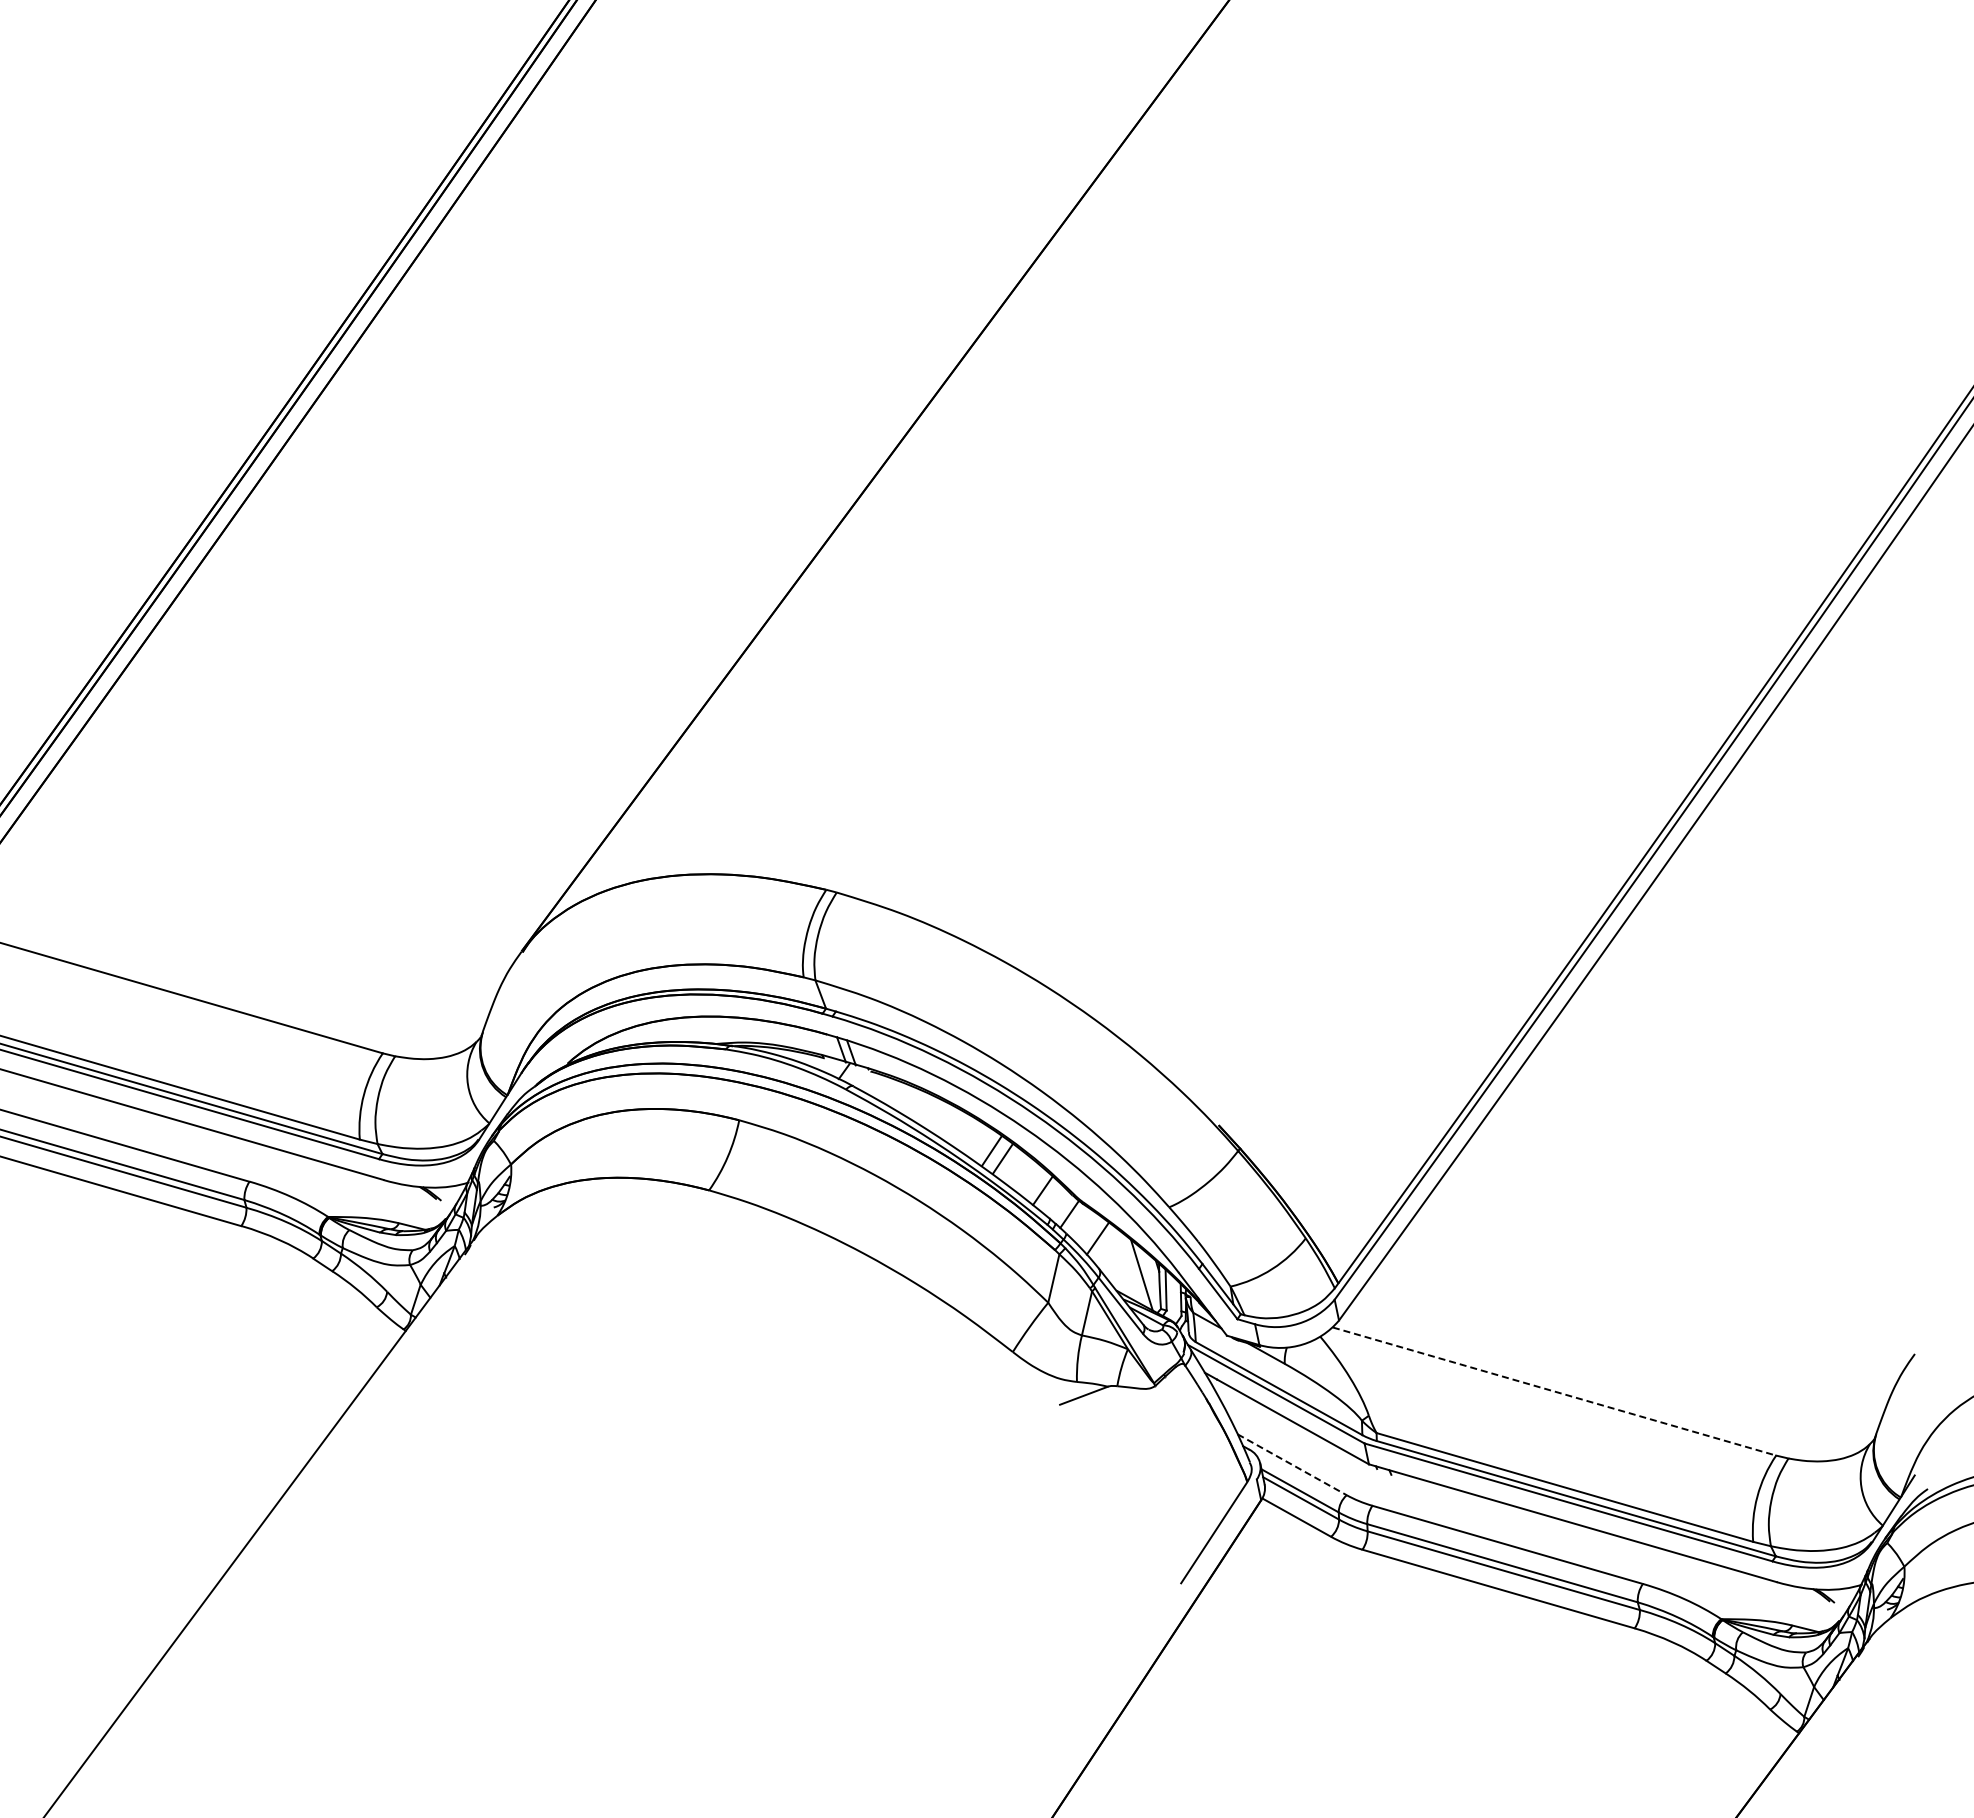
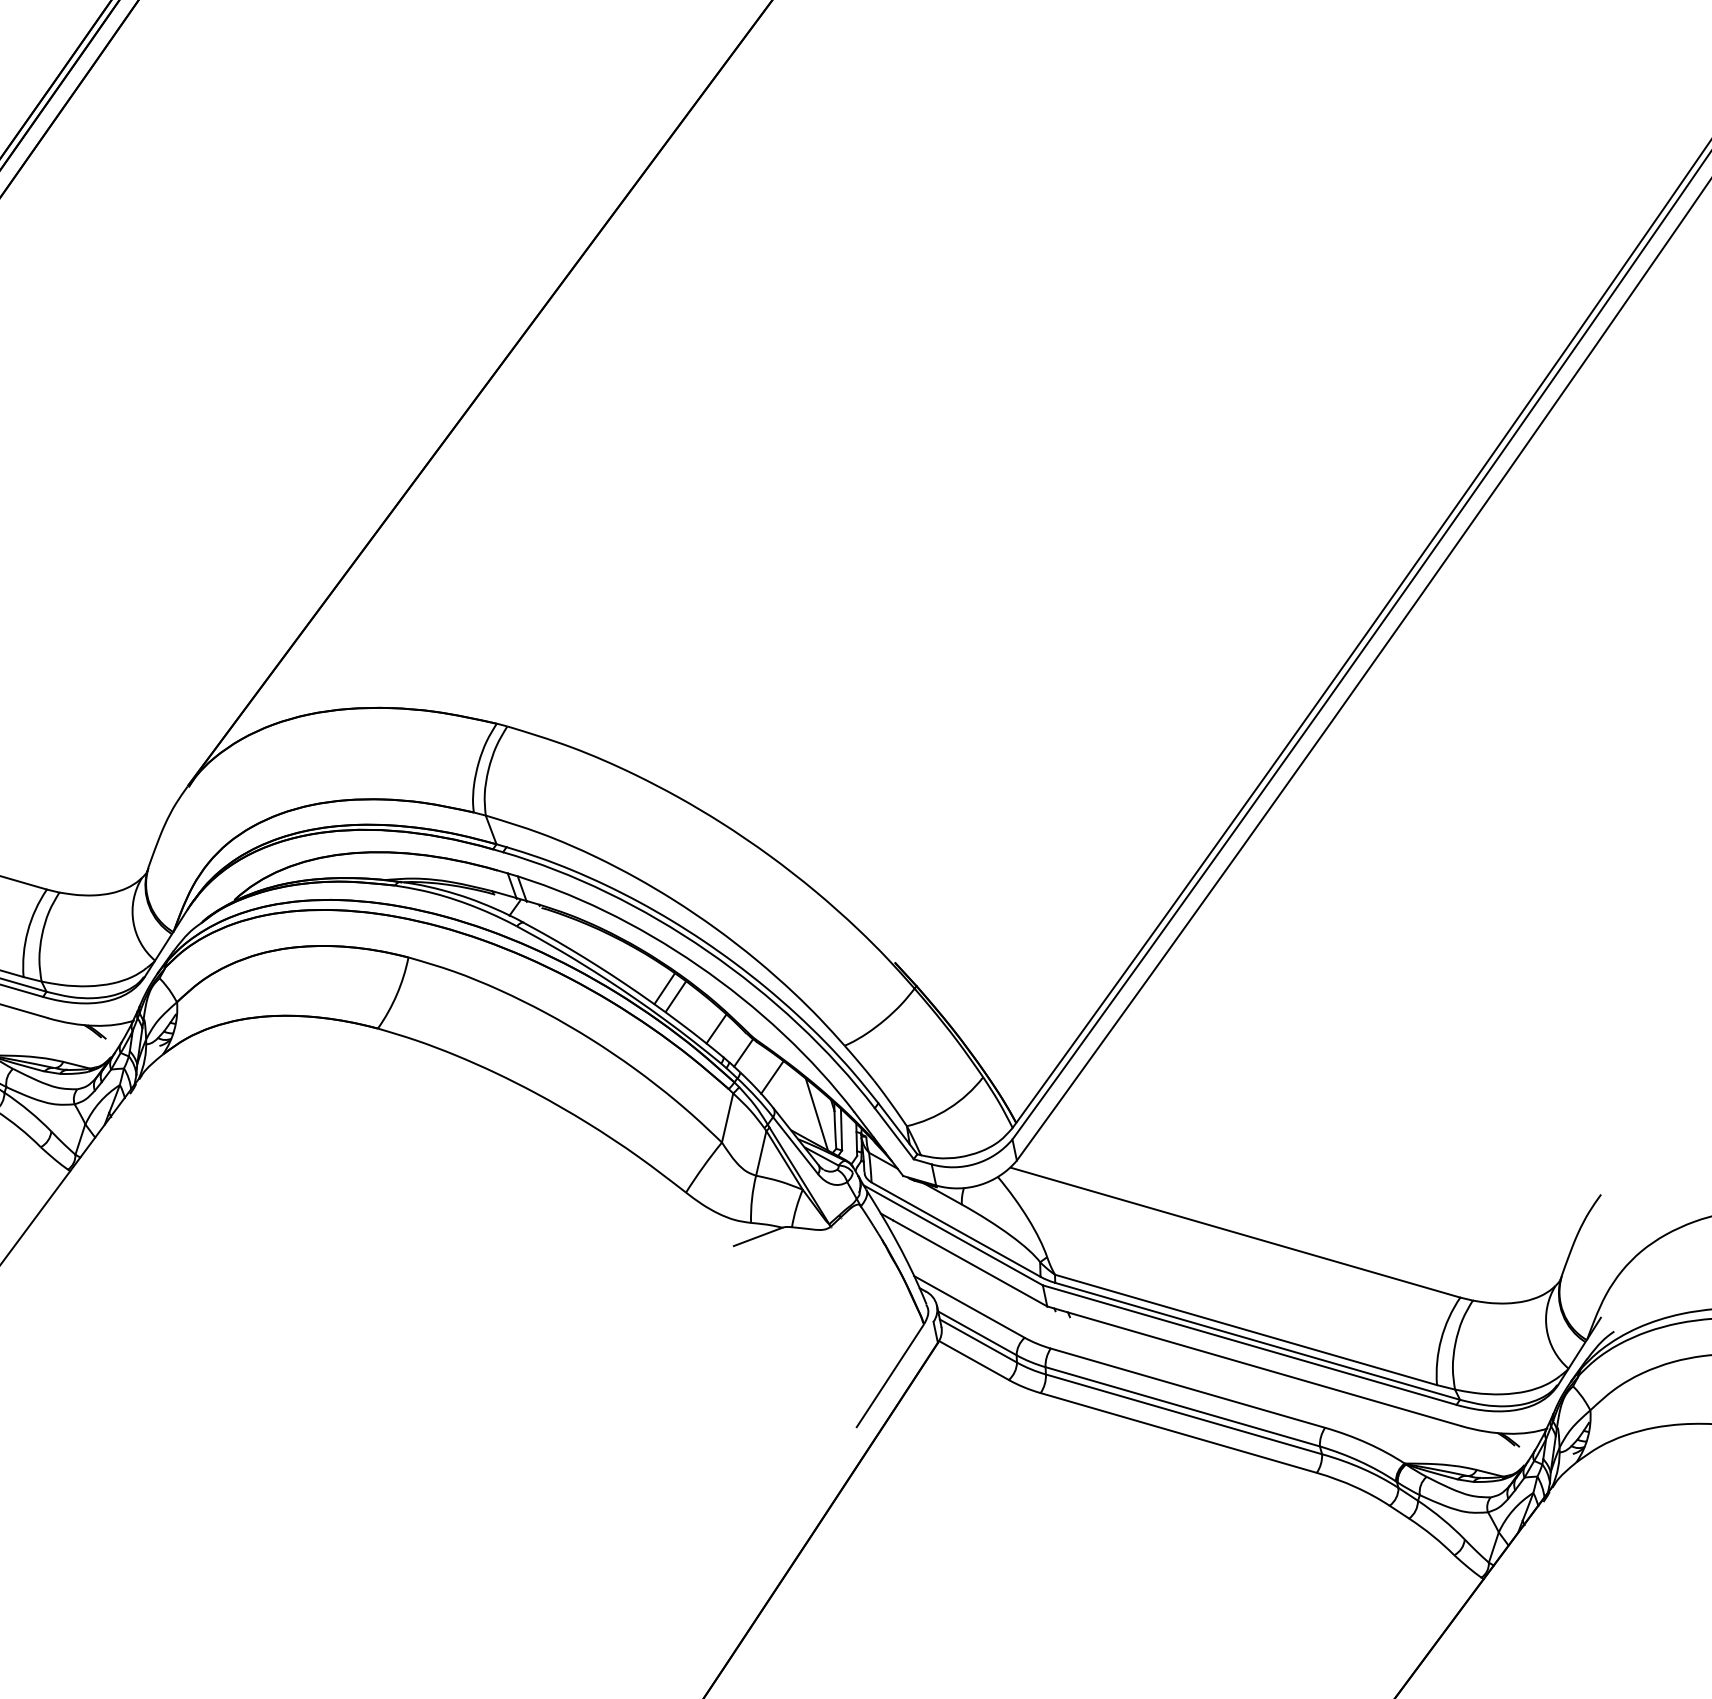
line: (1554, 1391) -> (1235, 1232), dashed -> solid
line: (1292, 1465) -> (969, 1307), dashed -> solid

